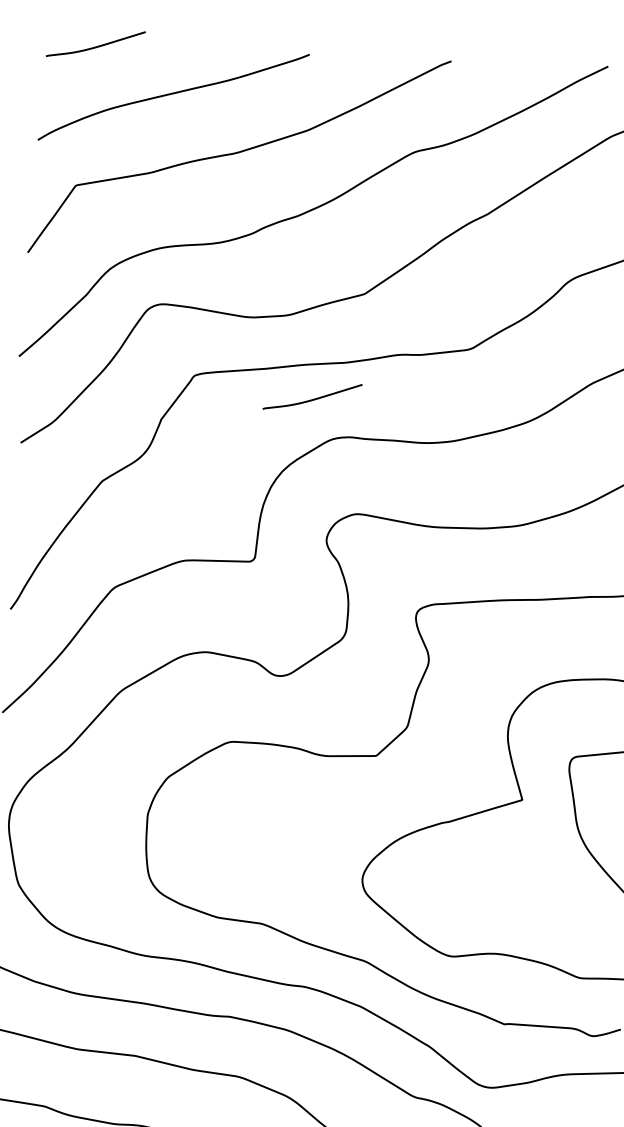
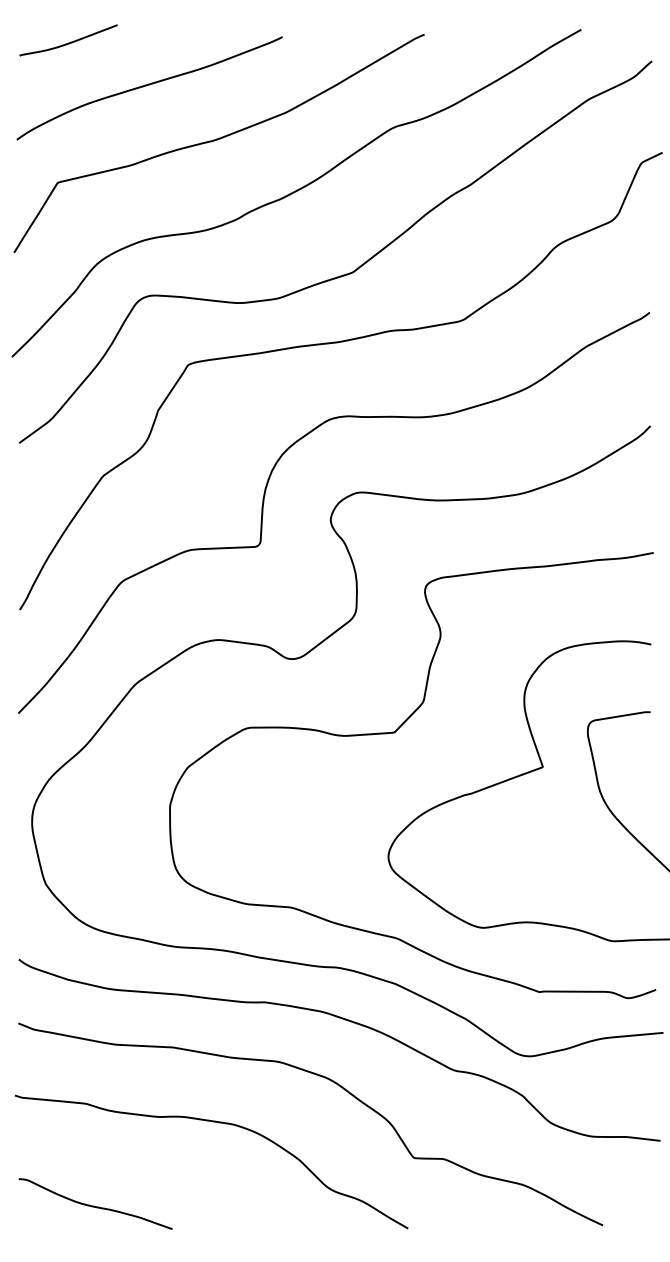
curve: (312, 398) -> (307, 380), removed

